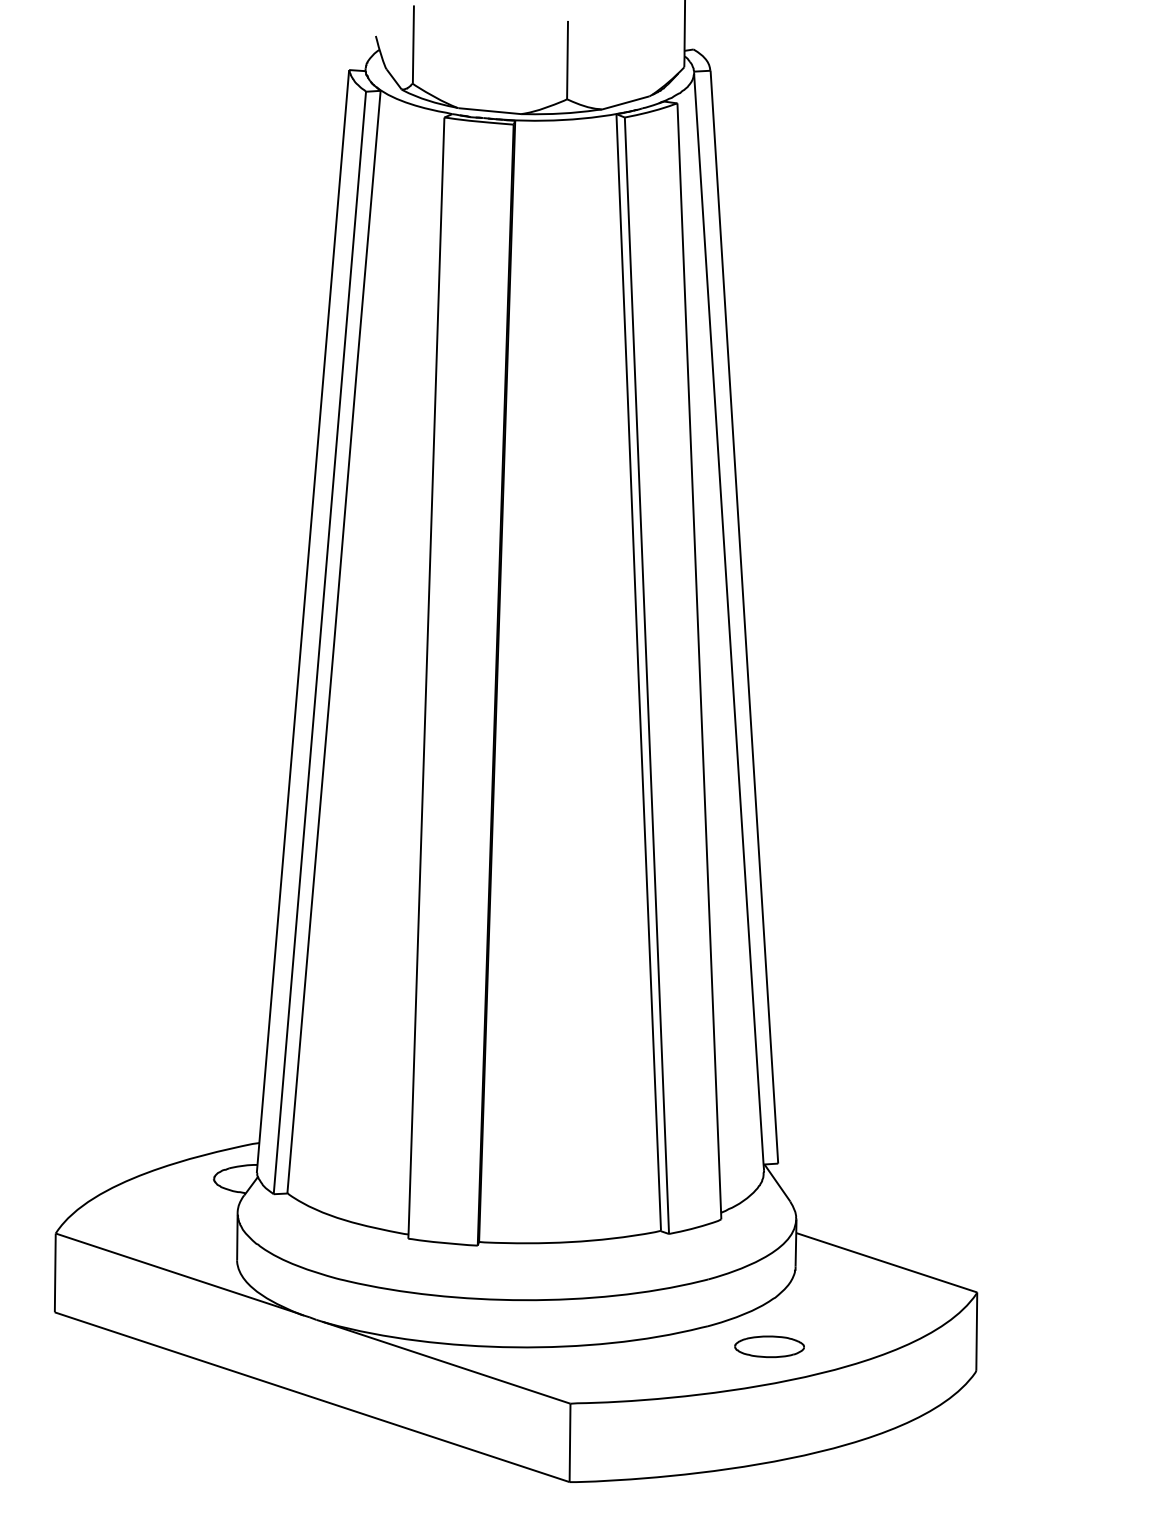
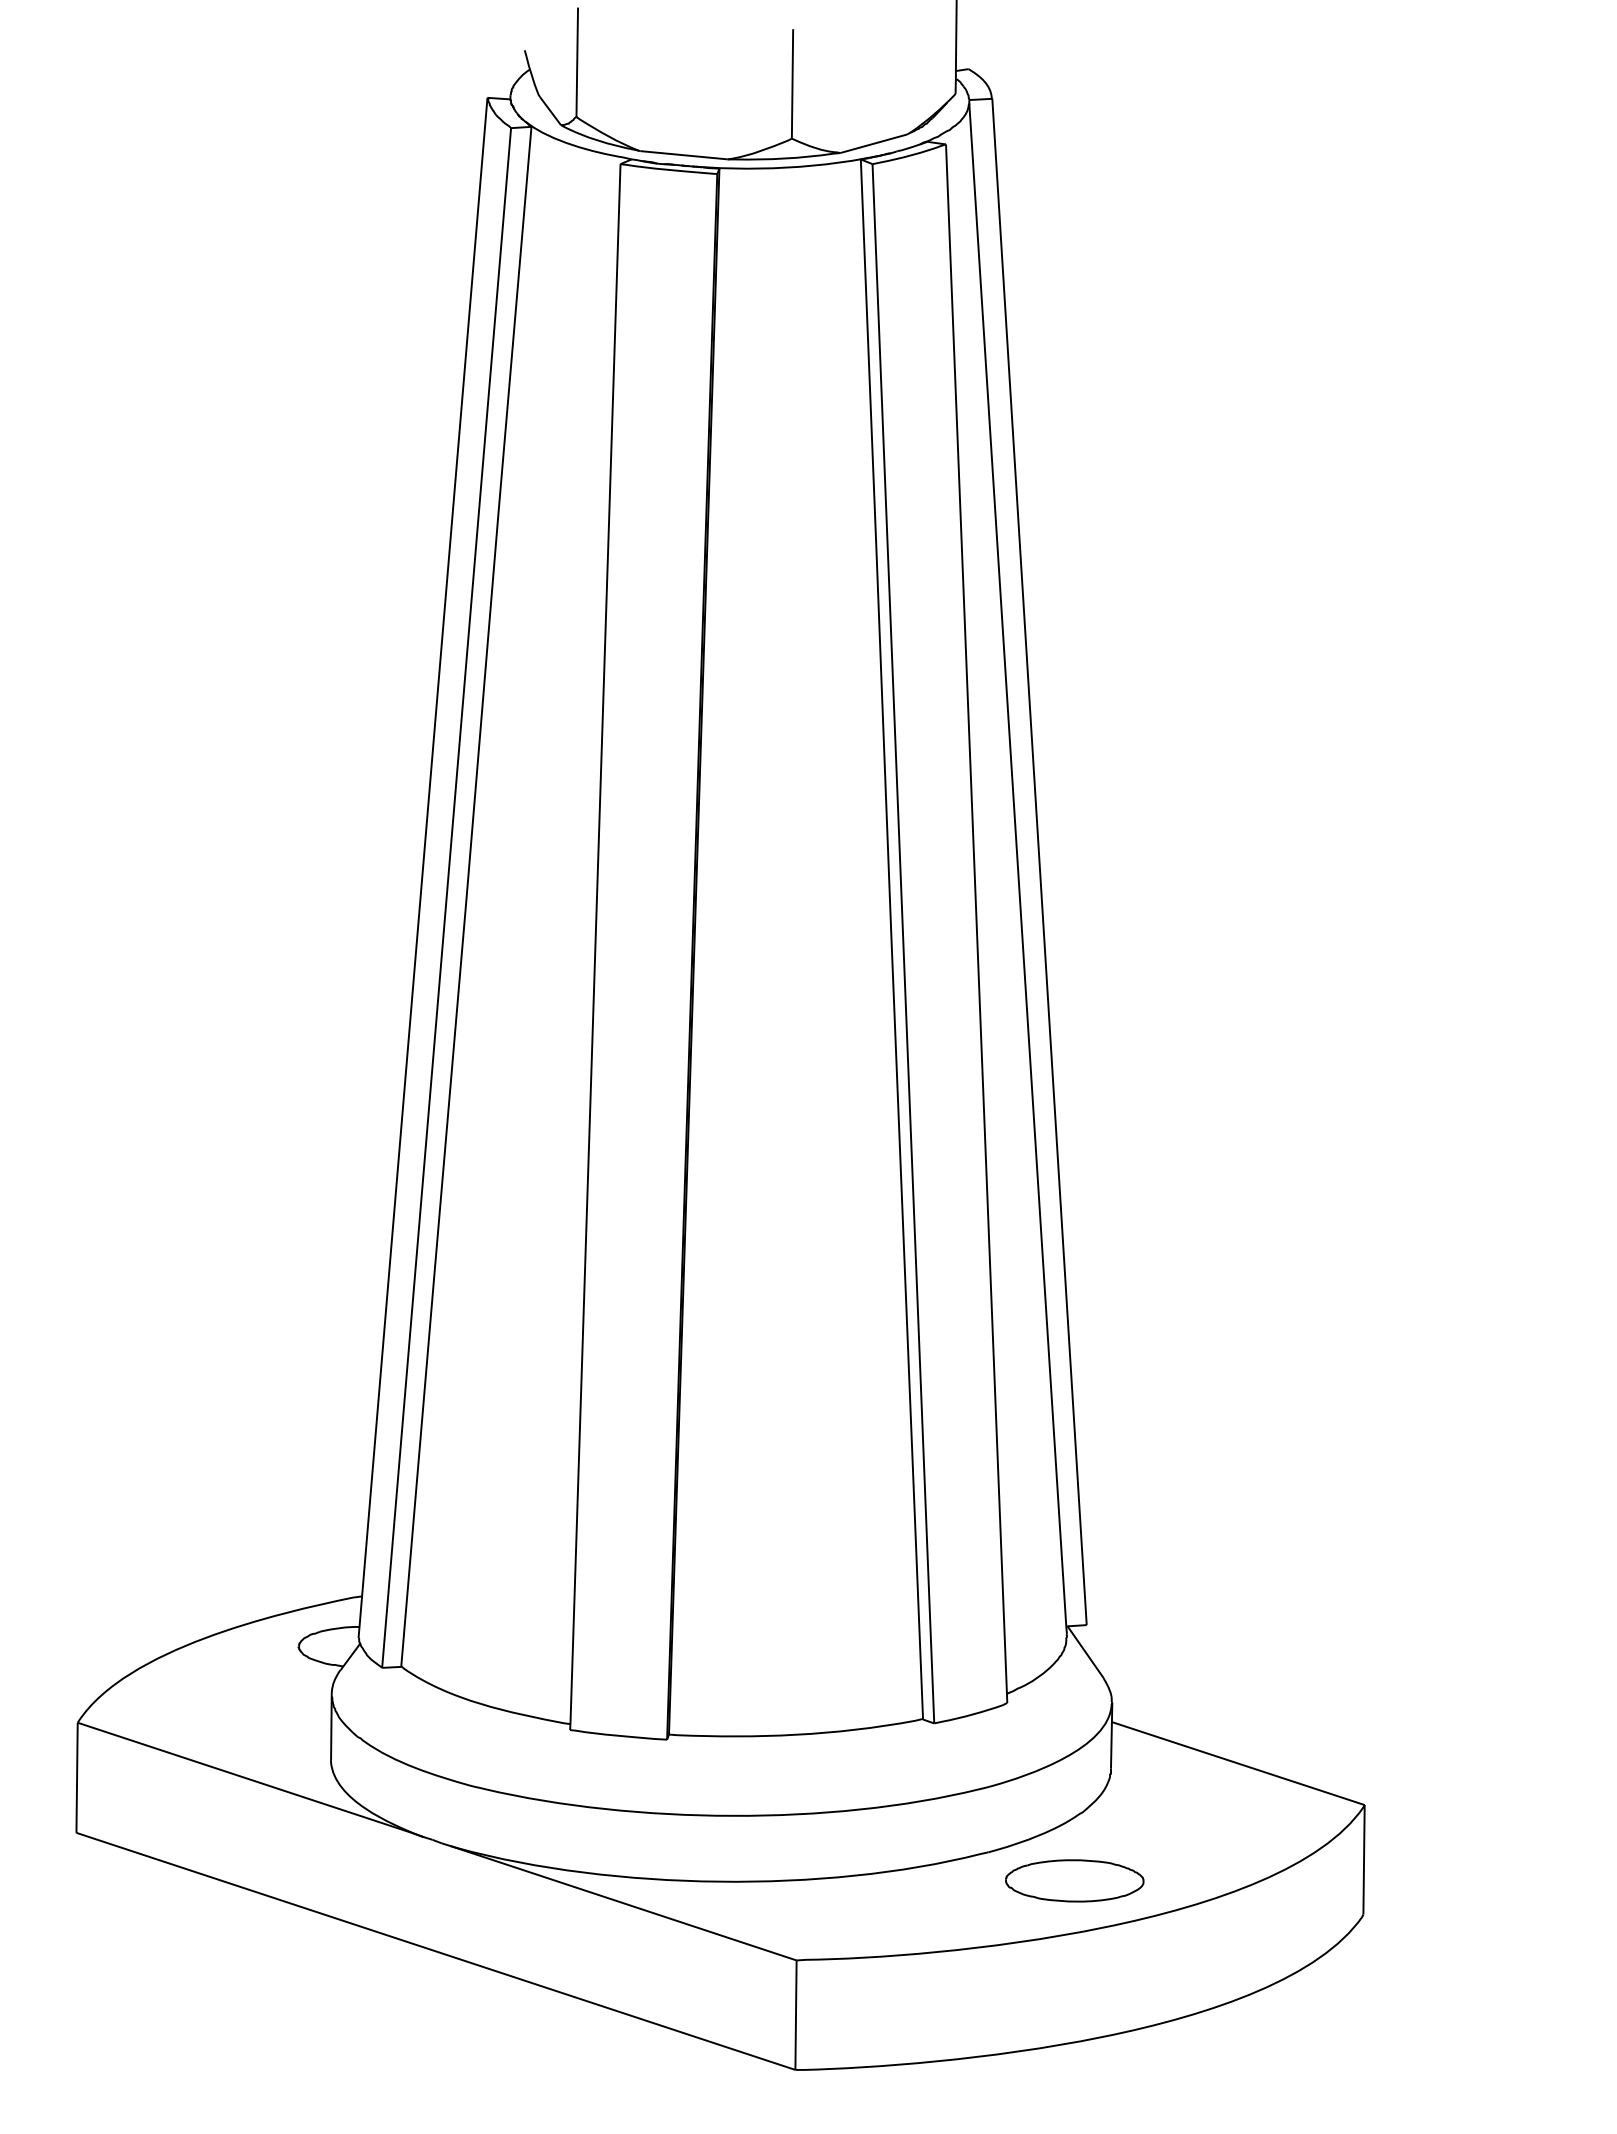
part: (769, 1346) -> (1074, 1880), size x1.43

